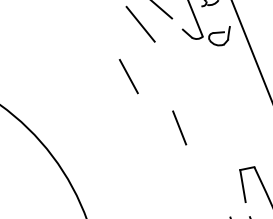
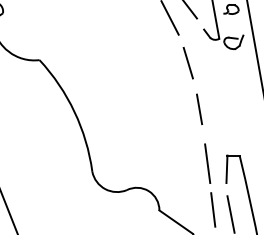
line: (127, 77) -> (187, 63), moved
line: (179, 126) -> (199, 108), moved
line: (219, 184) -> (207, 163), added

